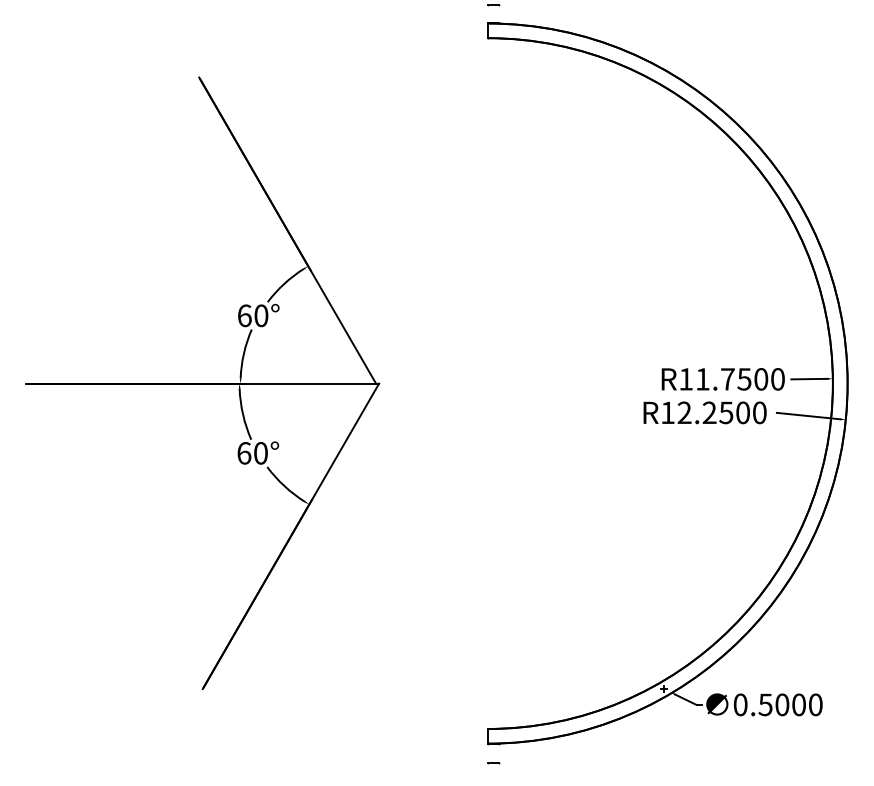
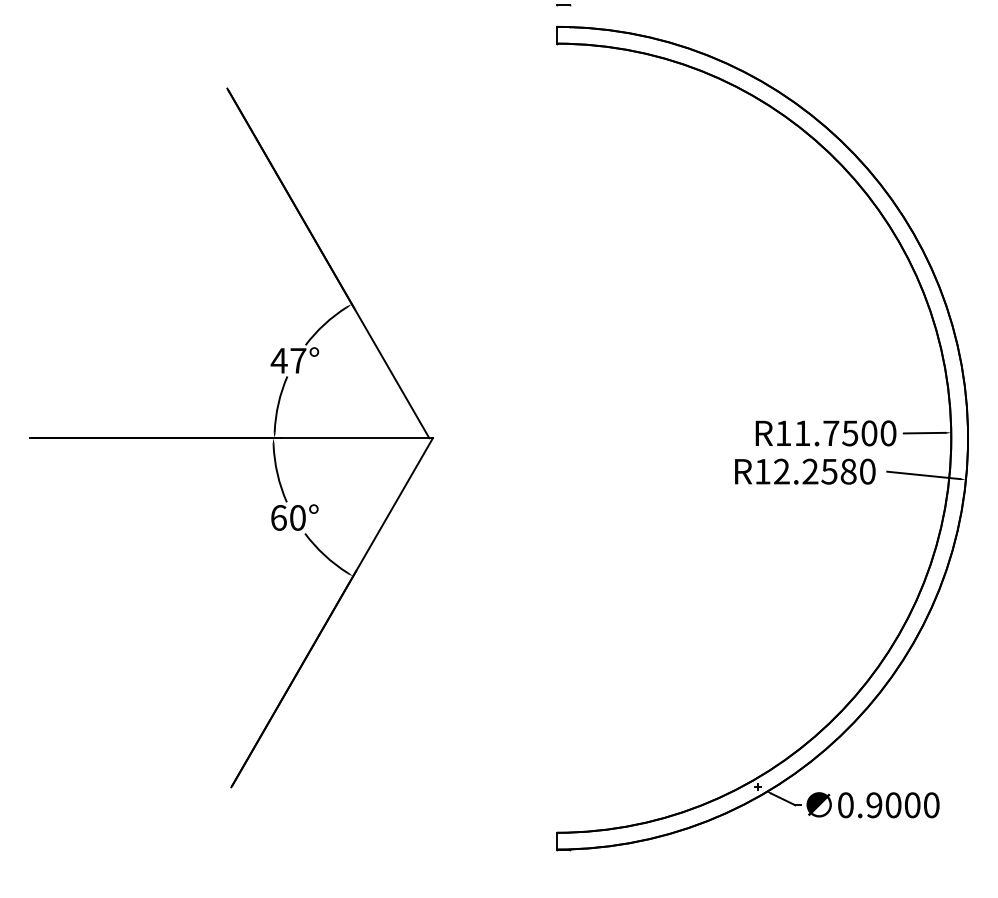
text: (252, 315) -> (288, 360), 60° -> 47°
text: (742, 412) -> (848, 471), R12.2500 -> R12.2580
text: (765, 705) -> (874, 805), 0.5000 -> 0.9000
line: (493, 762) -> (563, 871), removed

